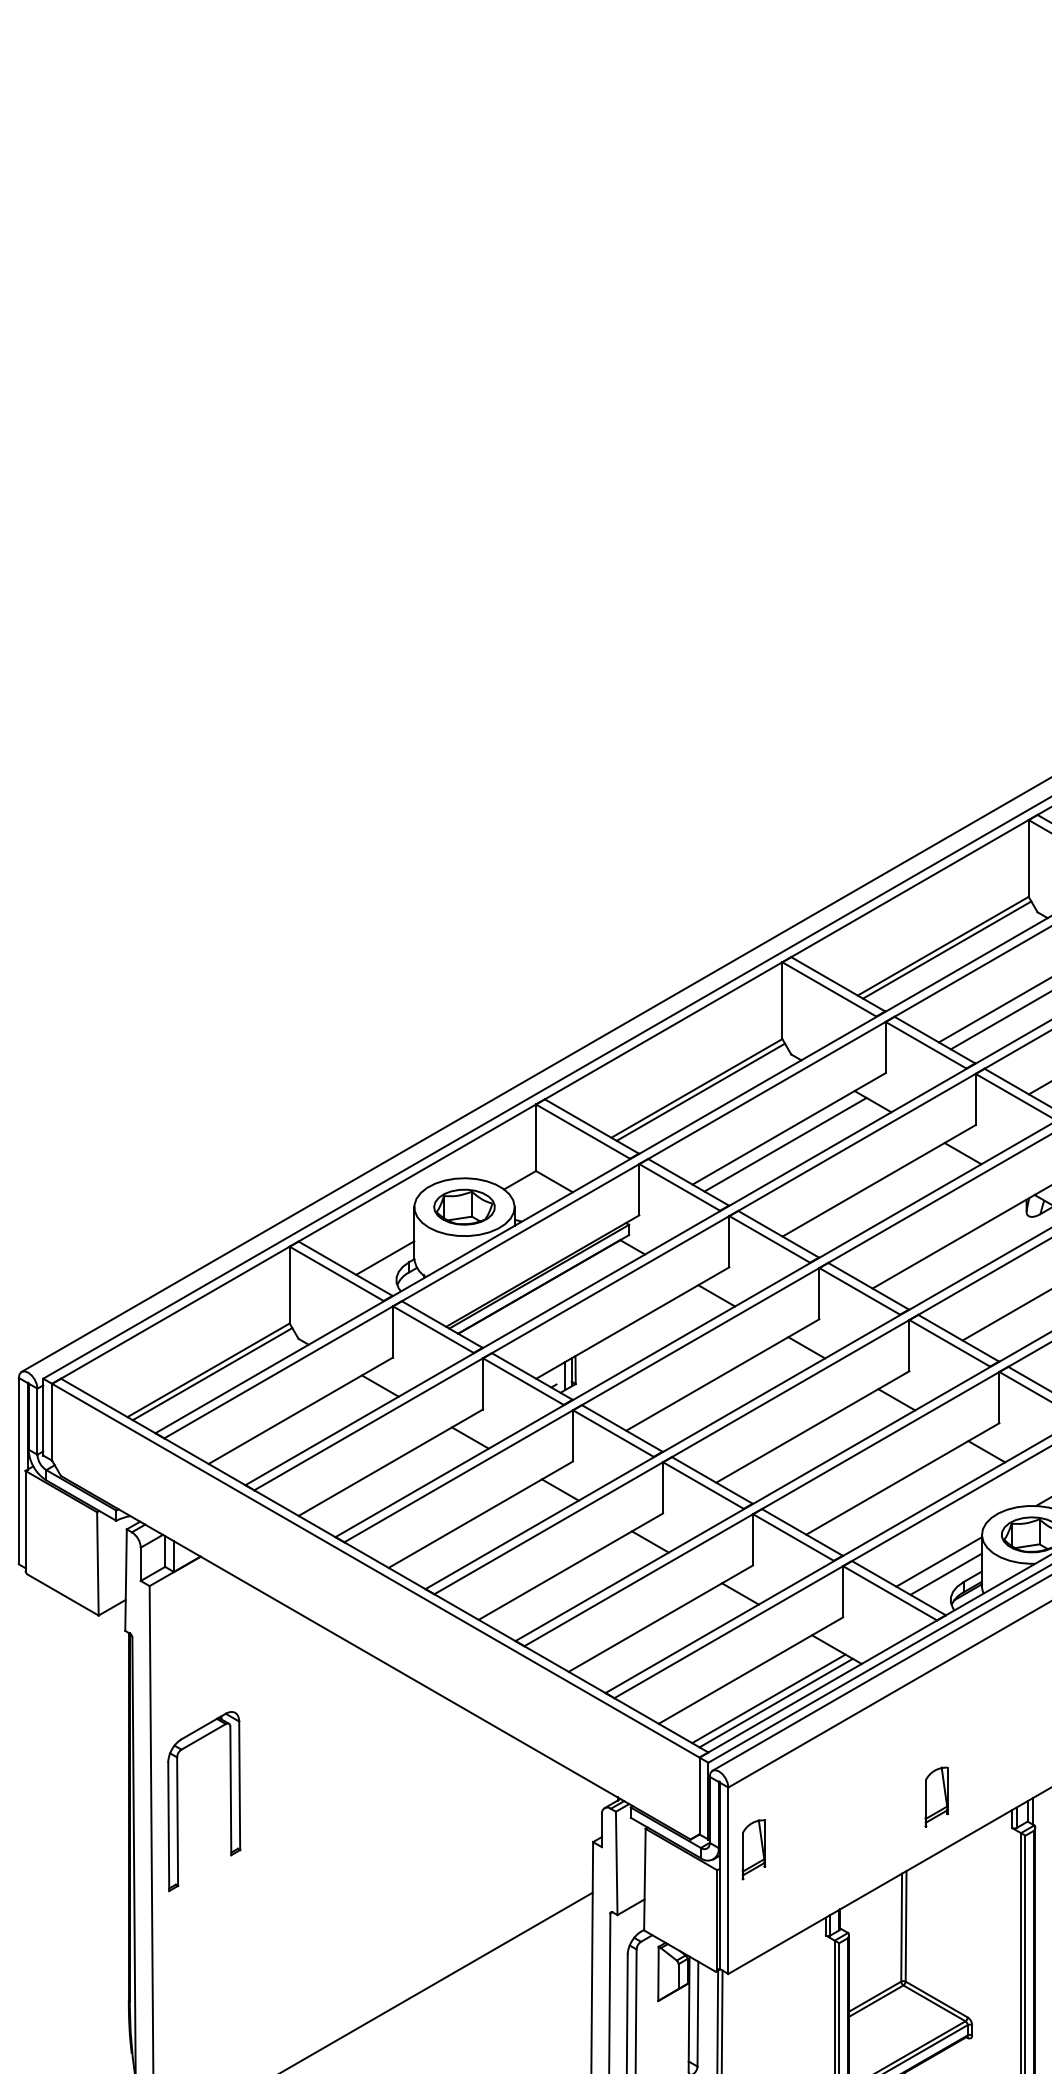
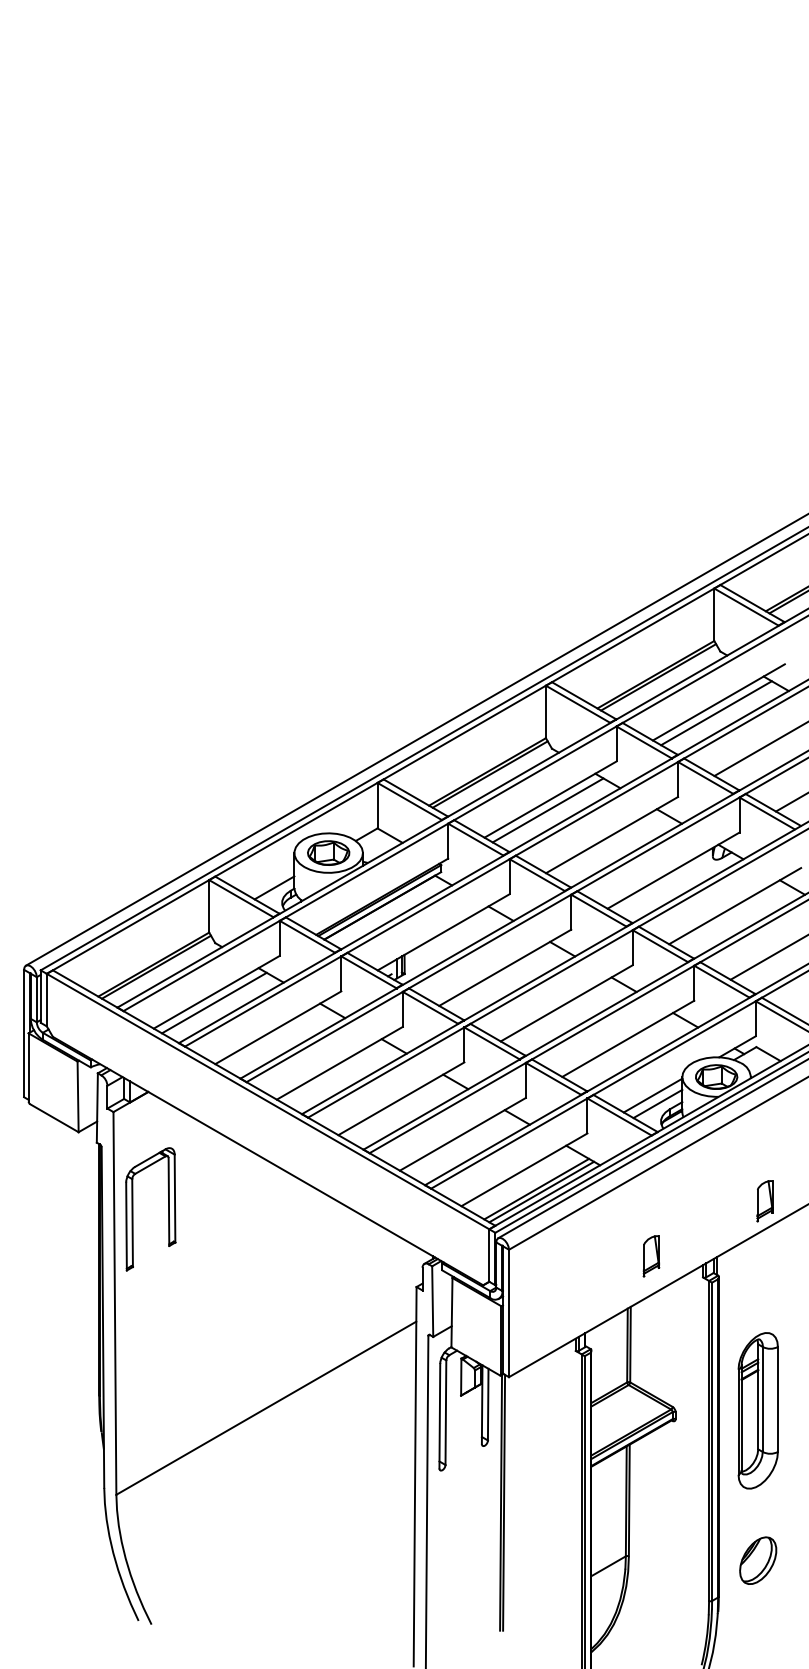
line: (297, 1425) -> (214, 1002), added
part: (178, 1801) -> (133, 1209), moved
part: (753, 1850) -> (526, 1292), removed

